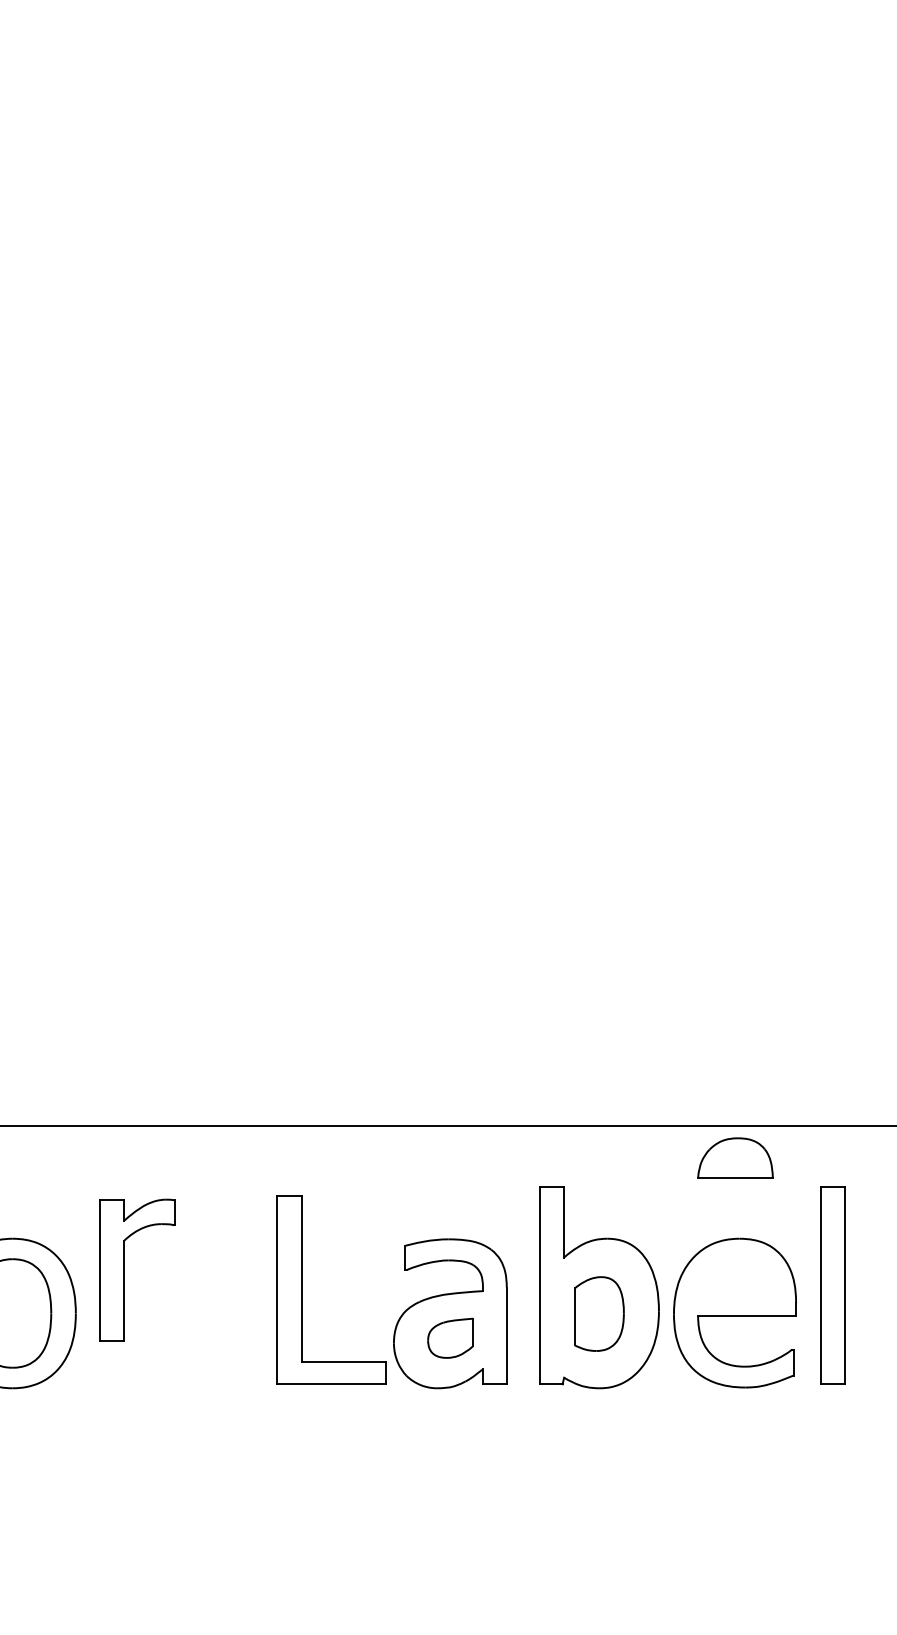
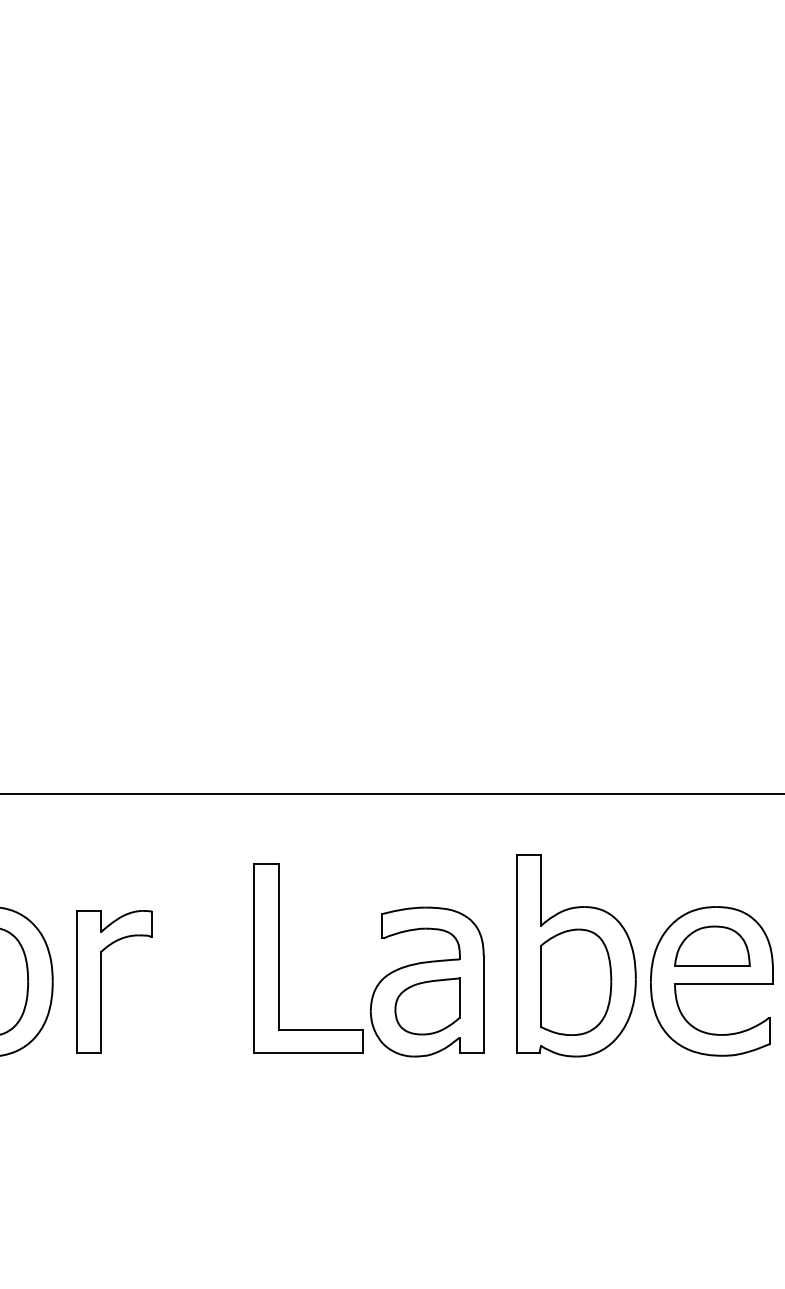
part: (735, 1157) -> (712, 945), moved
part: (124, 1269) -> (101, 980), moved
part: (599, 1313) -> (576, 981), size x1.43
part: (450, 1338) -> (427, 1006), size x1.43

